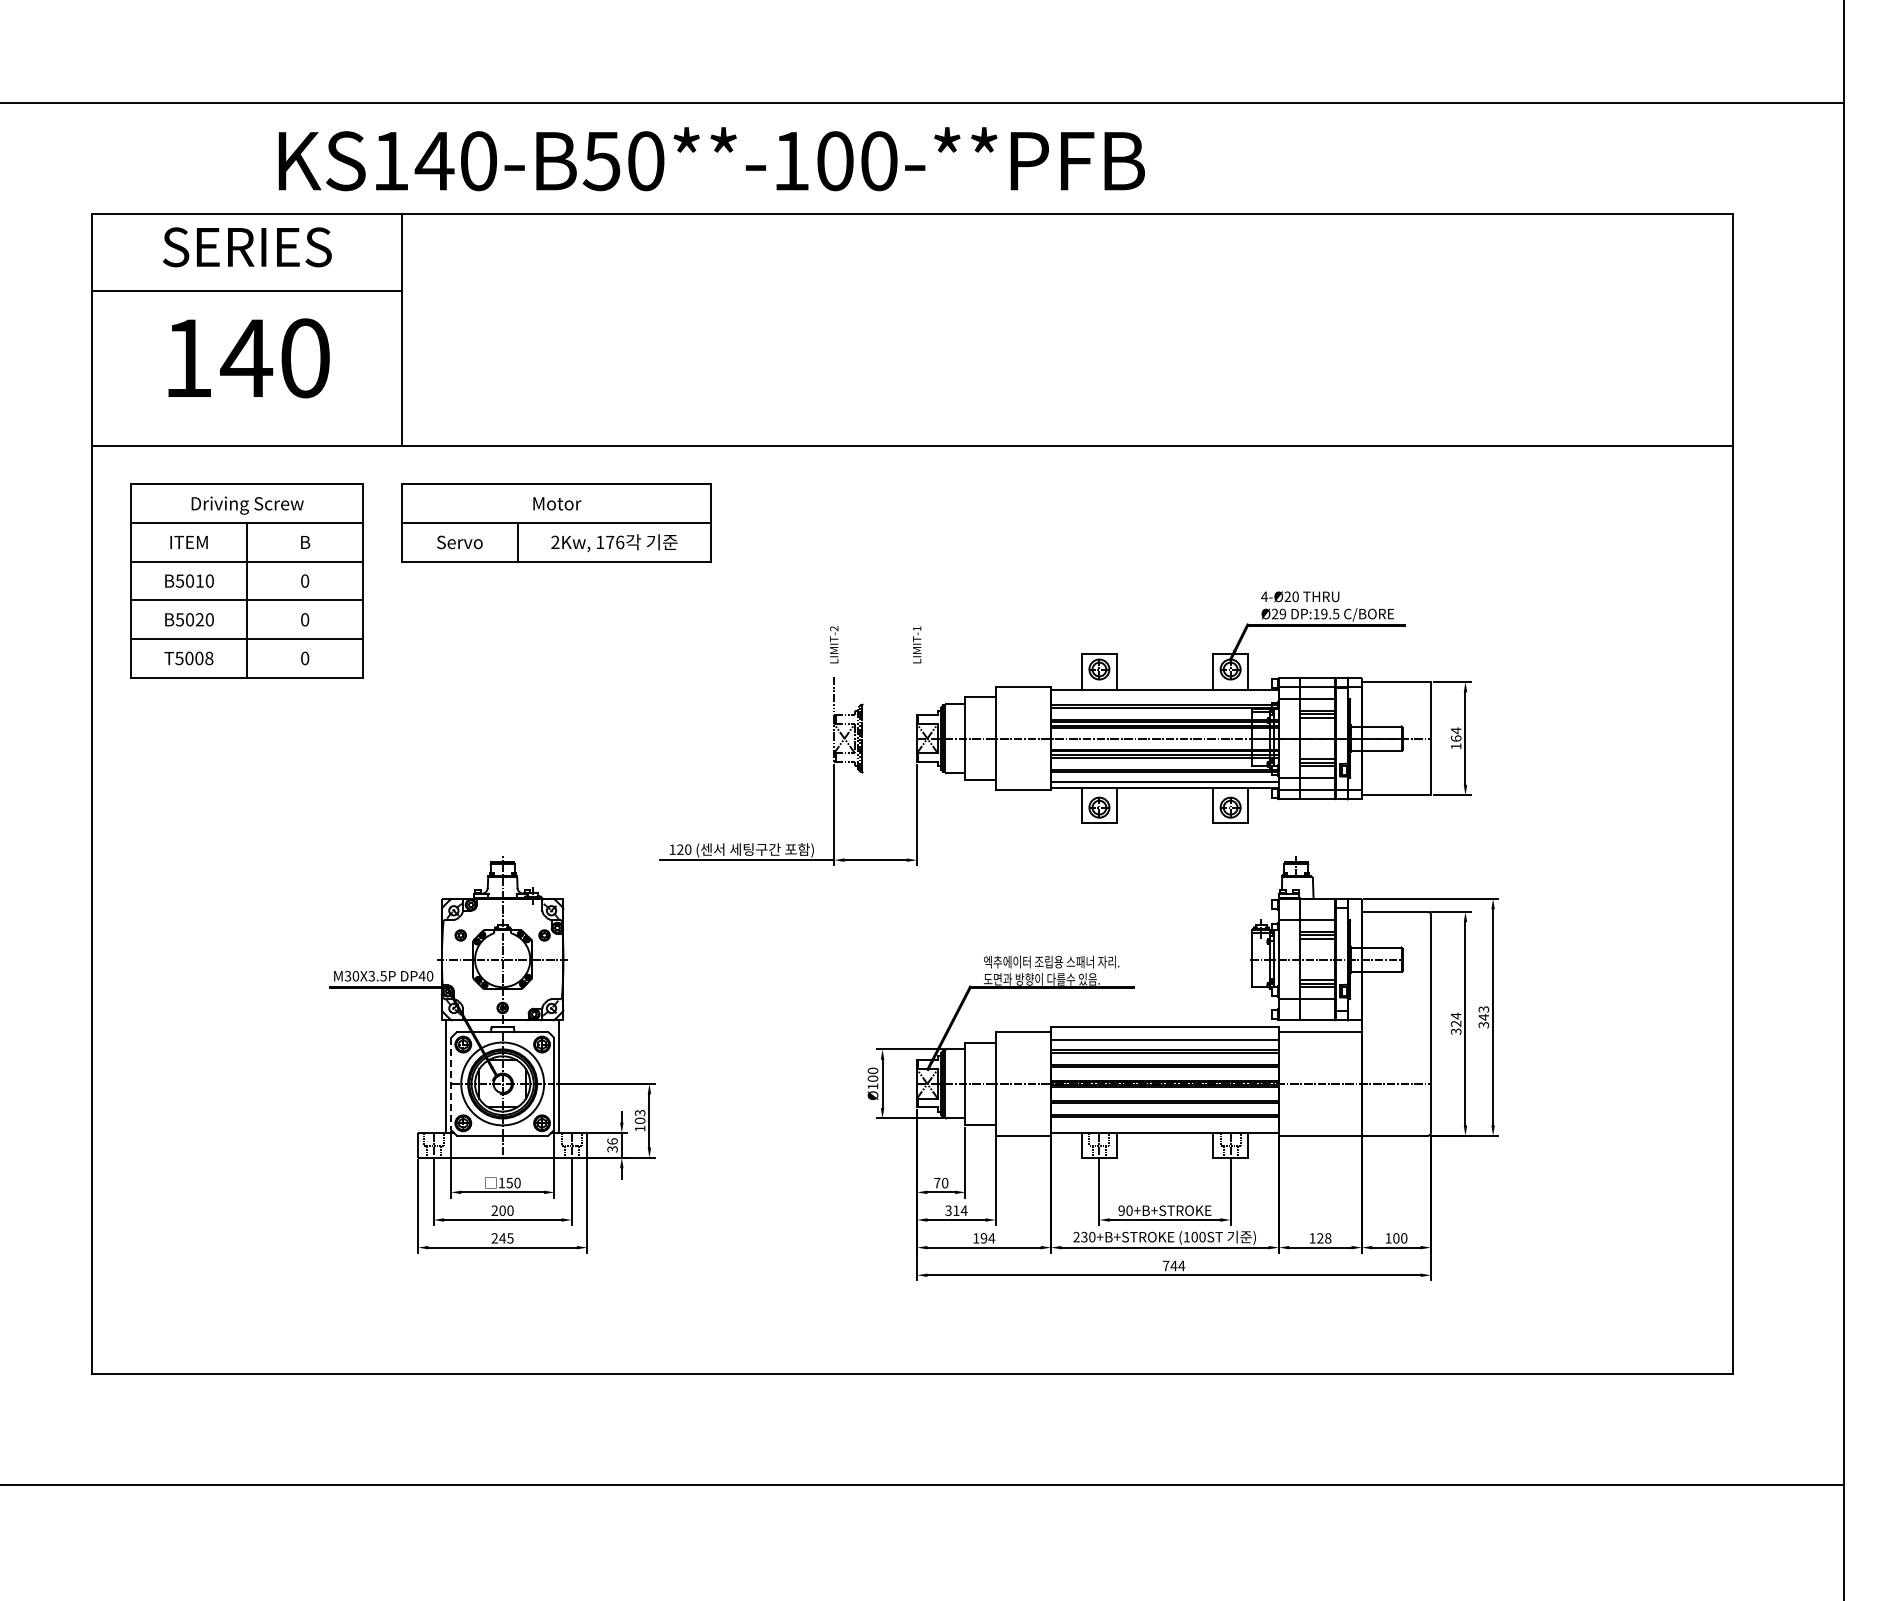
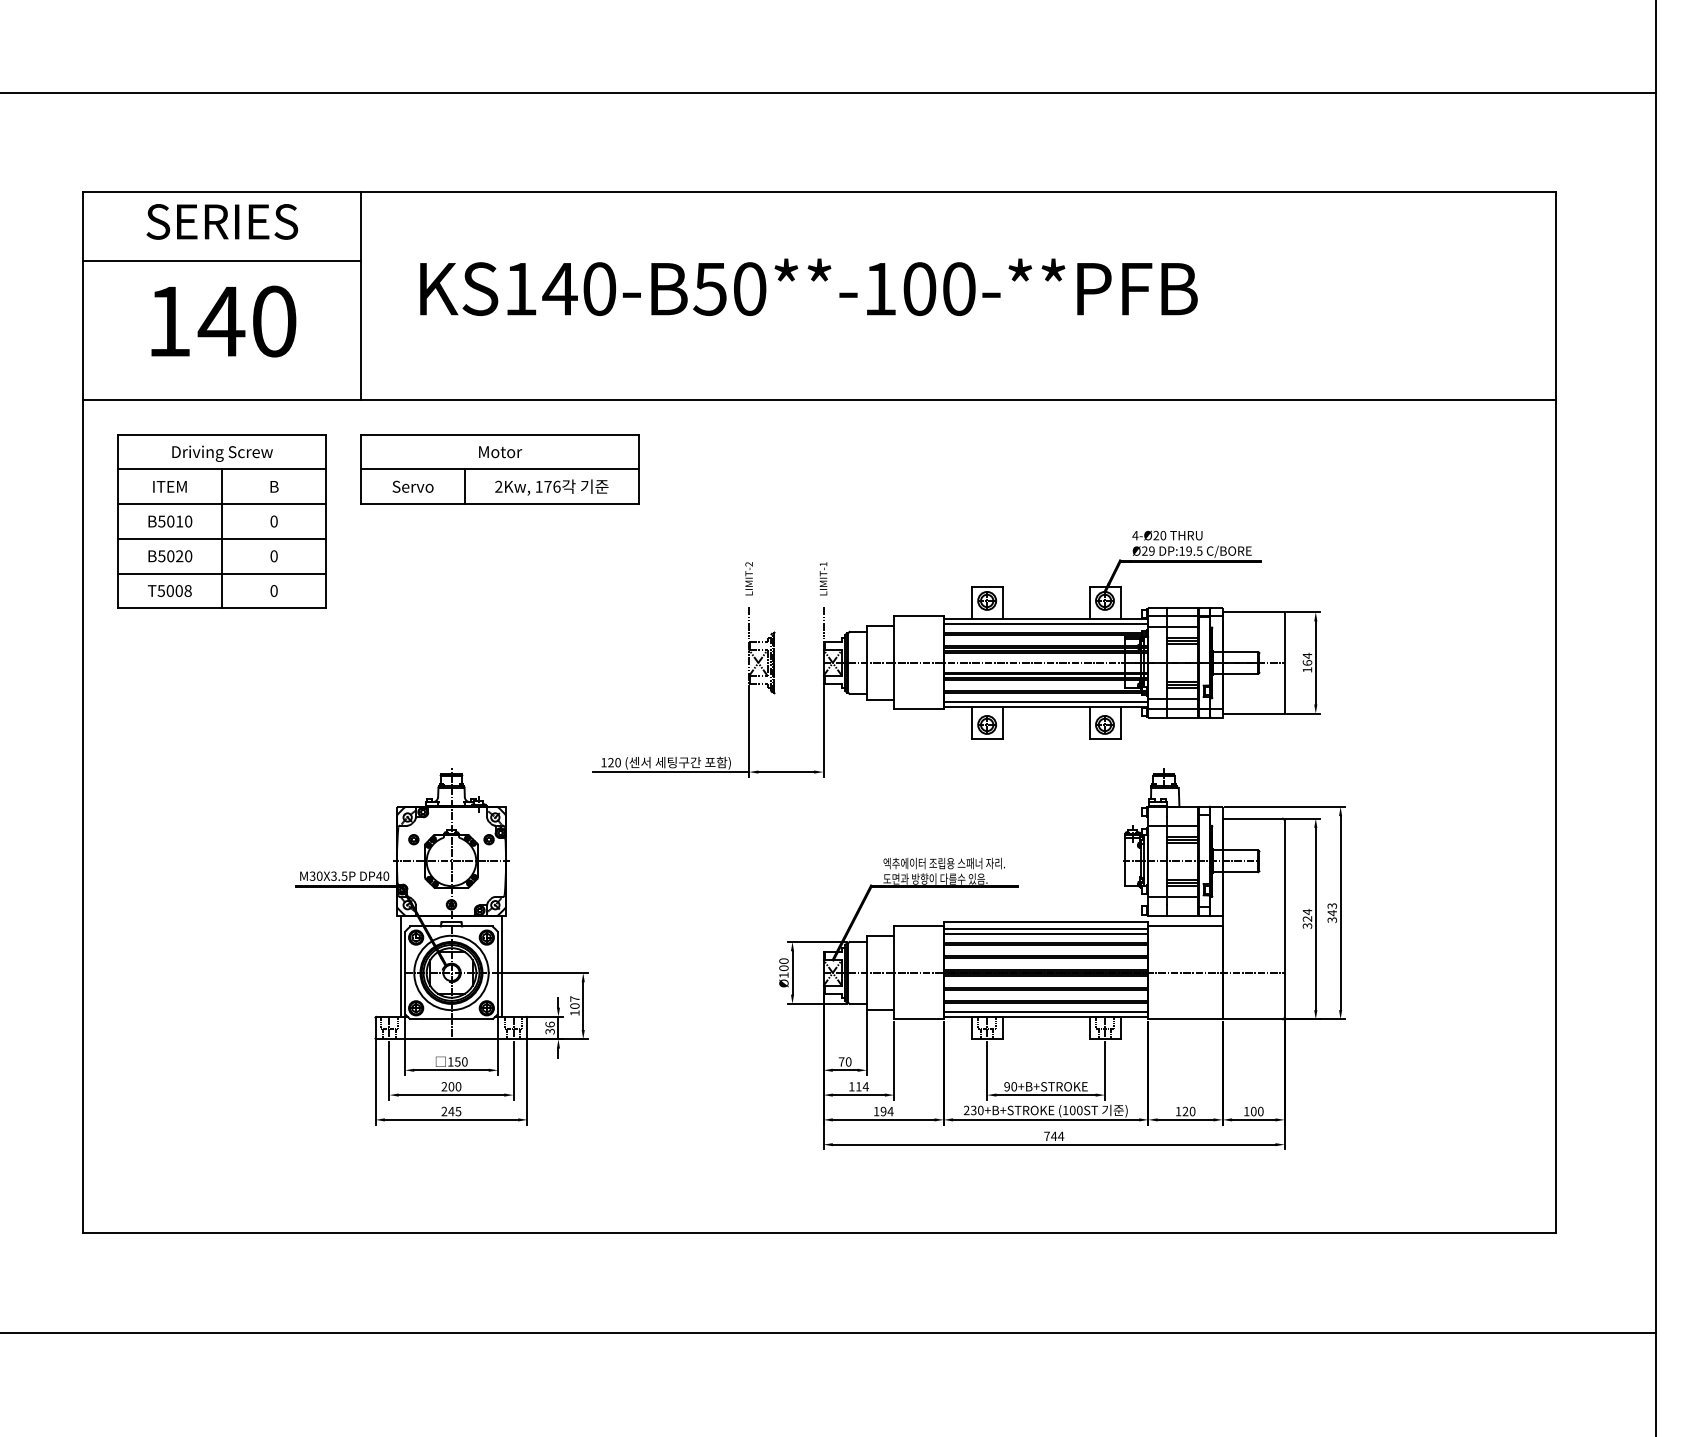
text: (711, 159) -> (808, 287), moved
line: (917, 694) -> (823, 623), added
line: (1165, 695) -> (1046, 624), added
line: (1165, 1034) -> (1046, 928), added
line: (450, 1083) -> (404, 972), dashed -> solid
text: (639, 1112) -> (574, 998), 103 -> 107
line: (1165, 1127) -> (1046, 1012), added
text: (948, 1210) -> (851, 1086), 314 -> 114
text: (1328, 1238) -> (1192, 1111), 128 -> 120

